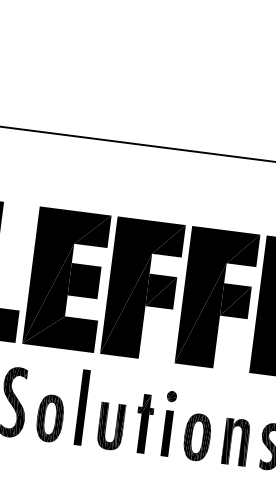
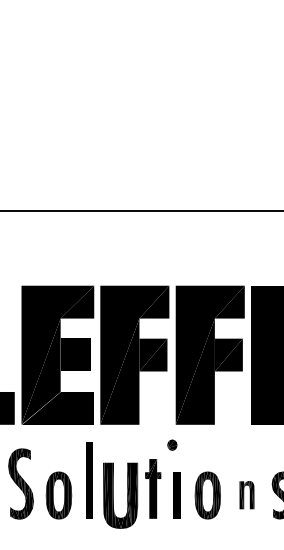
part: (172, 395) -> (172, 444), moved
part: (111, 426) -> (120, 495), size x1.4
part: (235, 441) -> (246, 494), size x0.6

